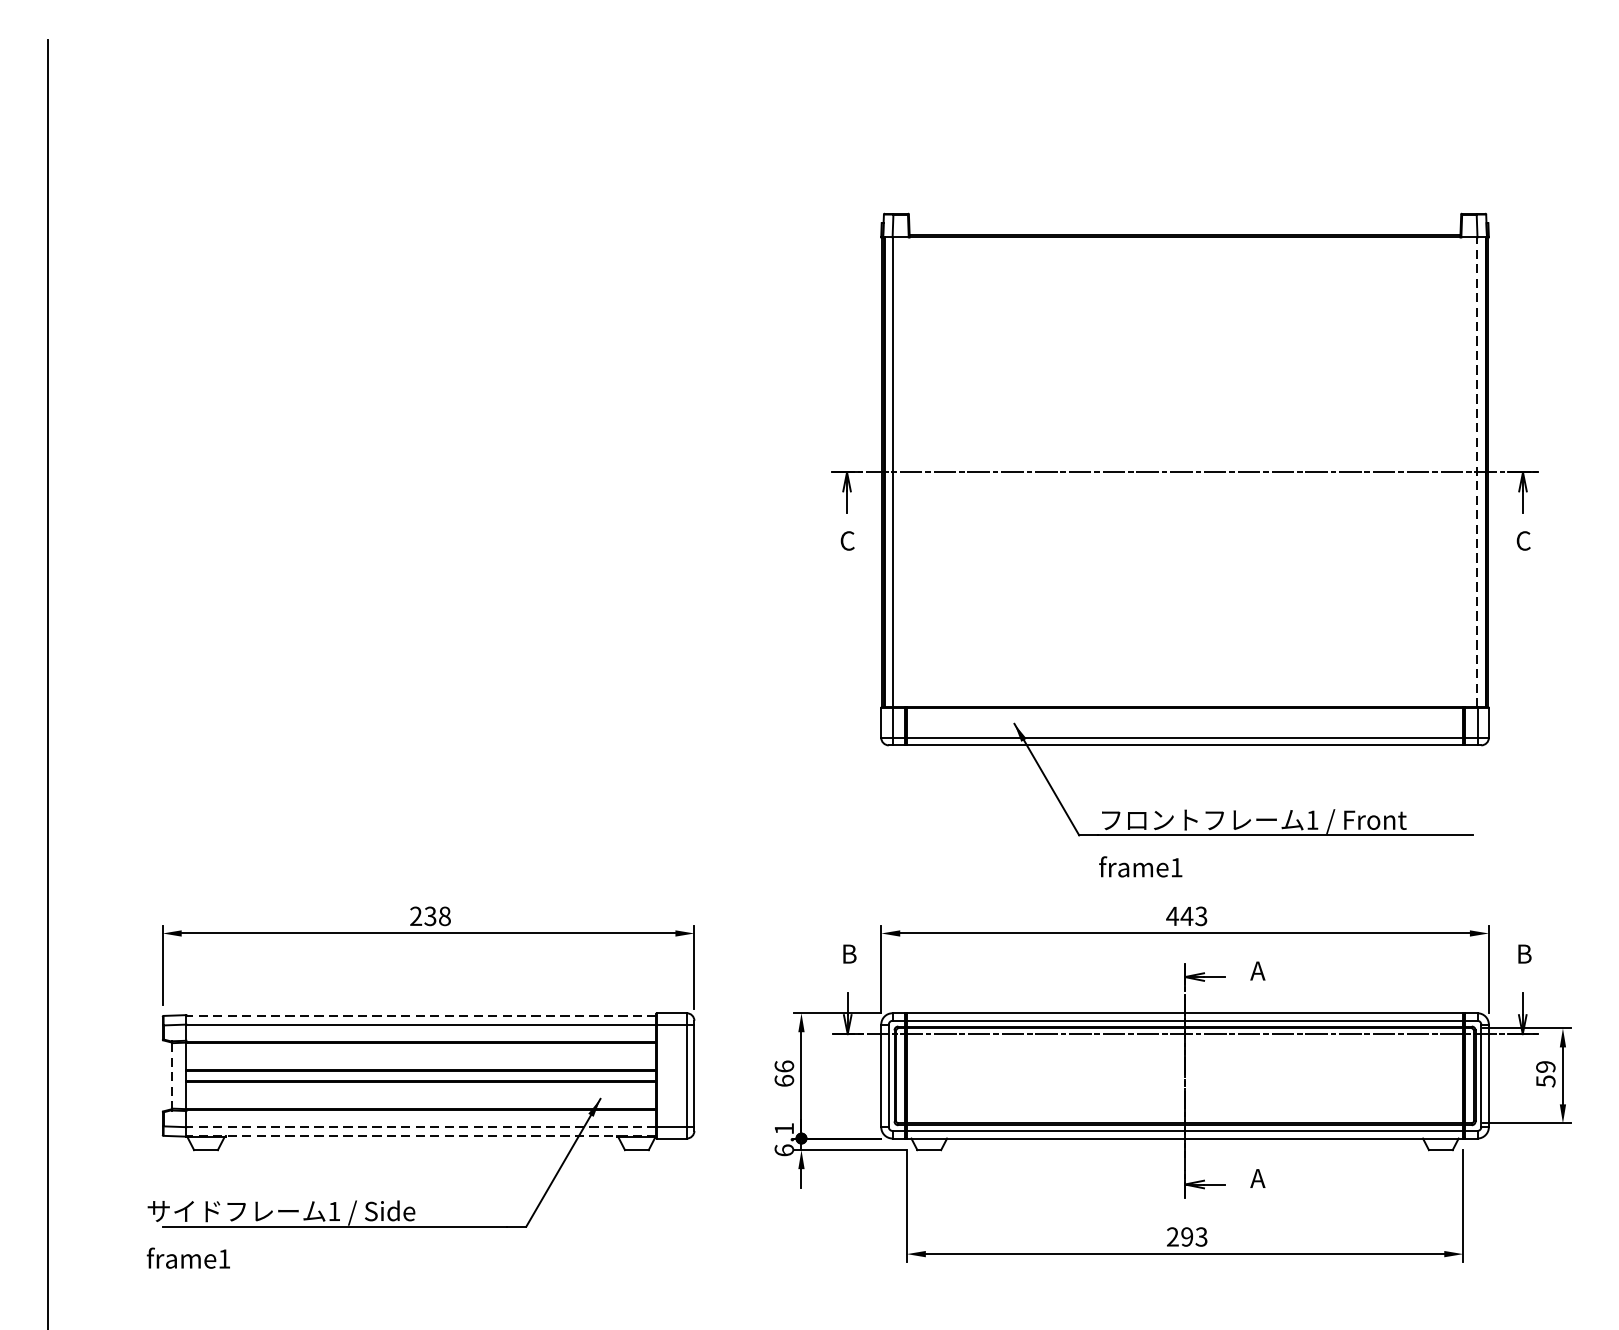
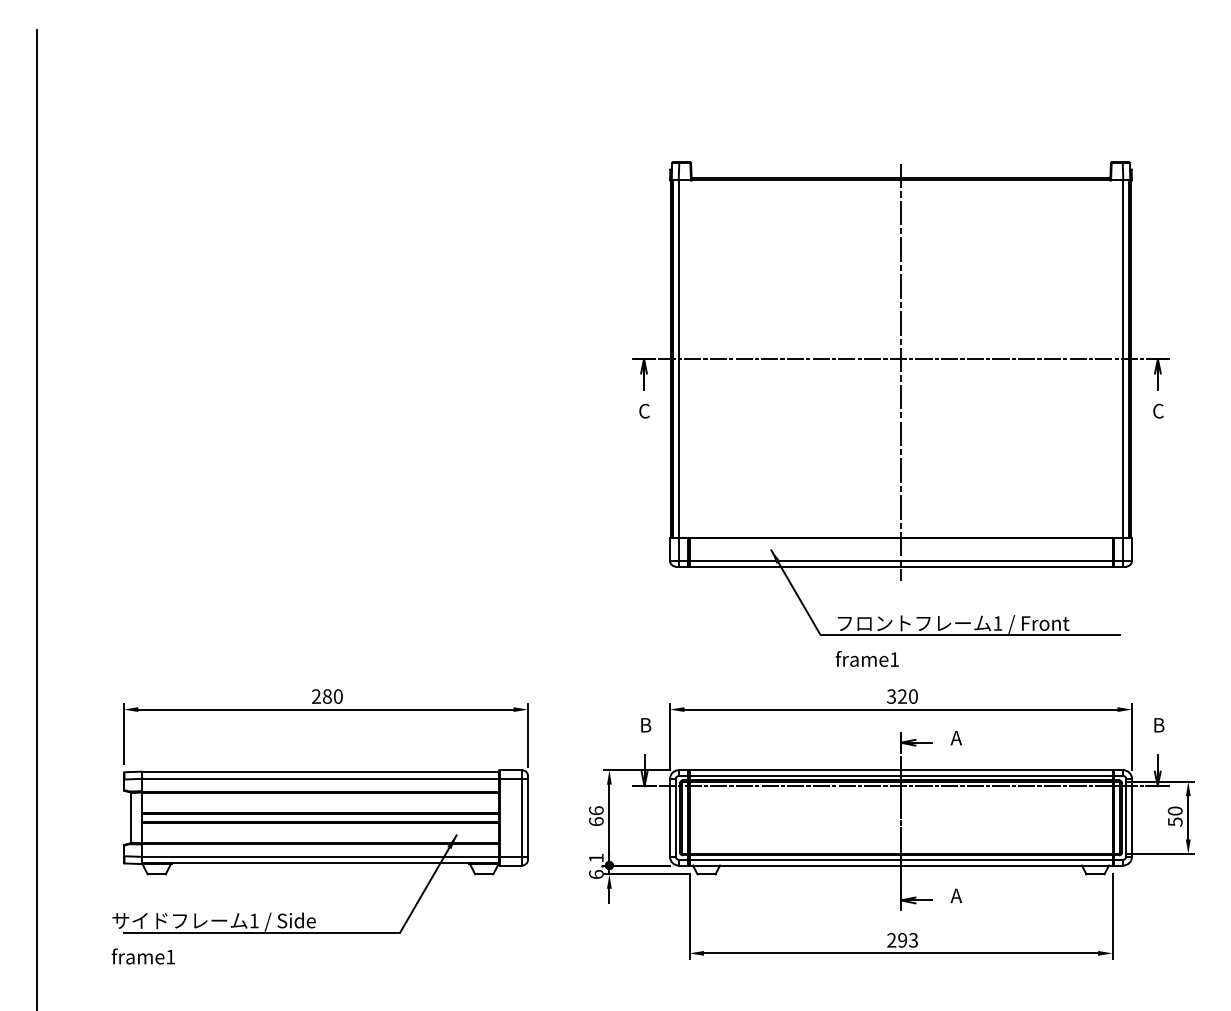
line: (1476, 472) -> (1122, 359), dashed -> solid
line: (1185, 490) -> (901, 372), added
text: (437, 916) -> (332, 696), 238 -> 280
text: (1185, 916) -> (901, 696), 443 -> 320
line: (421, 1016) -> (320, 772), dashed -> solid
text: (1546, 1066) -> (1175, 810), 59 -> 50
line: (172, 1075) -> (131, 817), dashed -> solid
line: (421, 1126) -> (320, 856), dashed -> solid
line: (421, 1135) -> (320, 863), dashed -> solid

